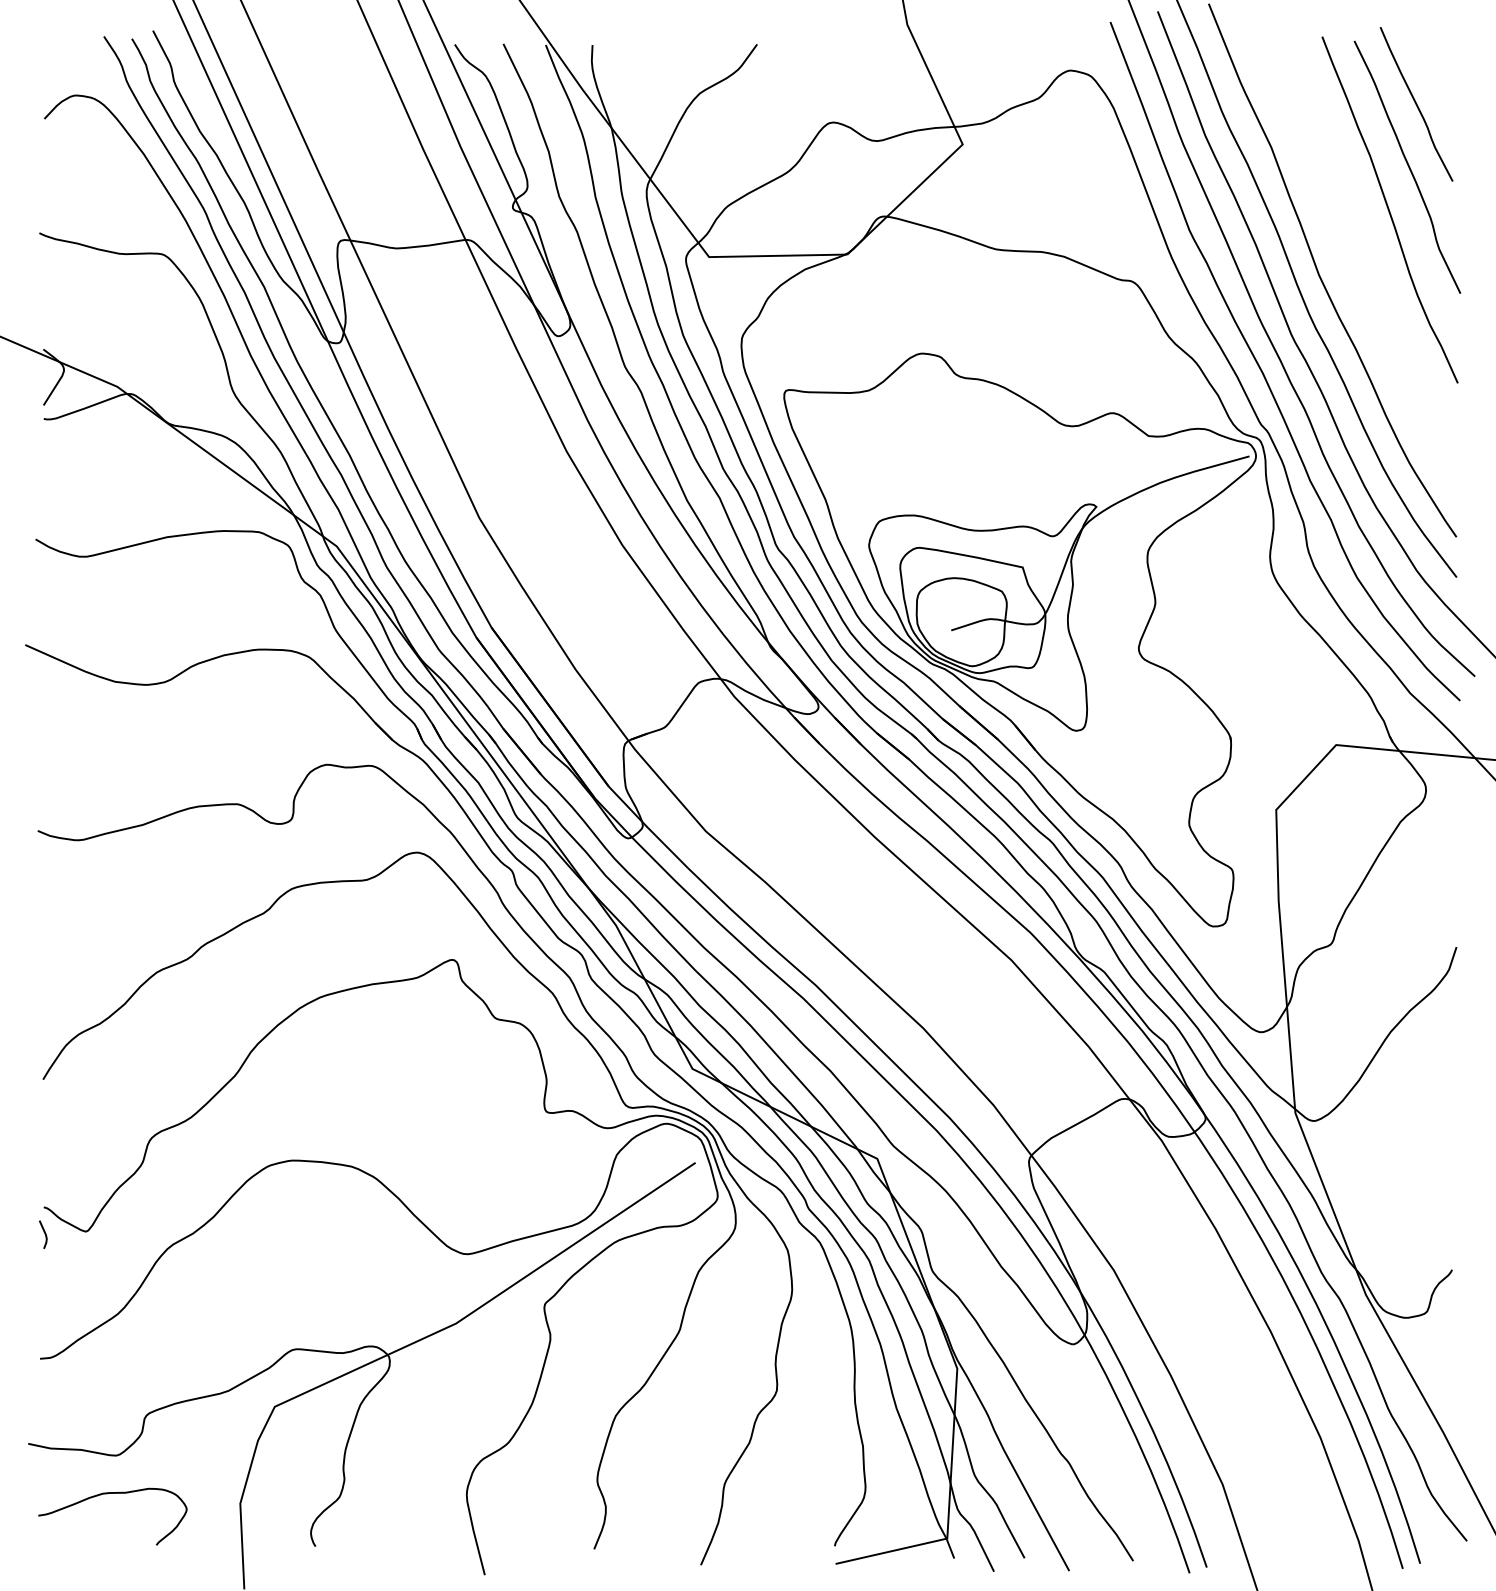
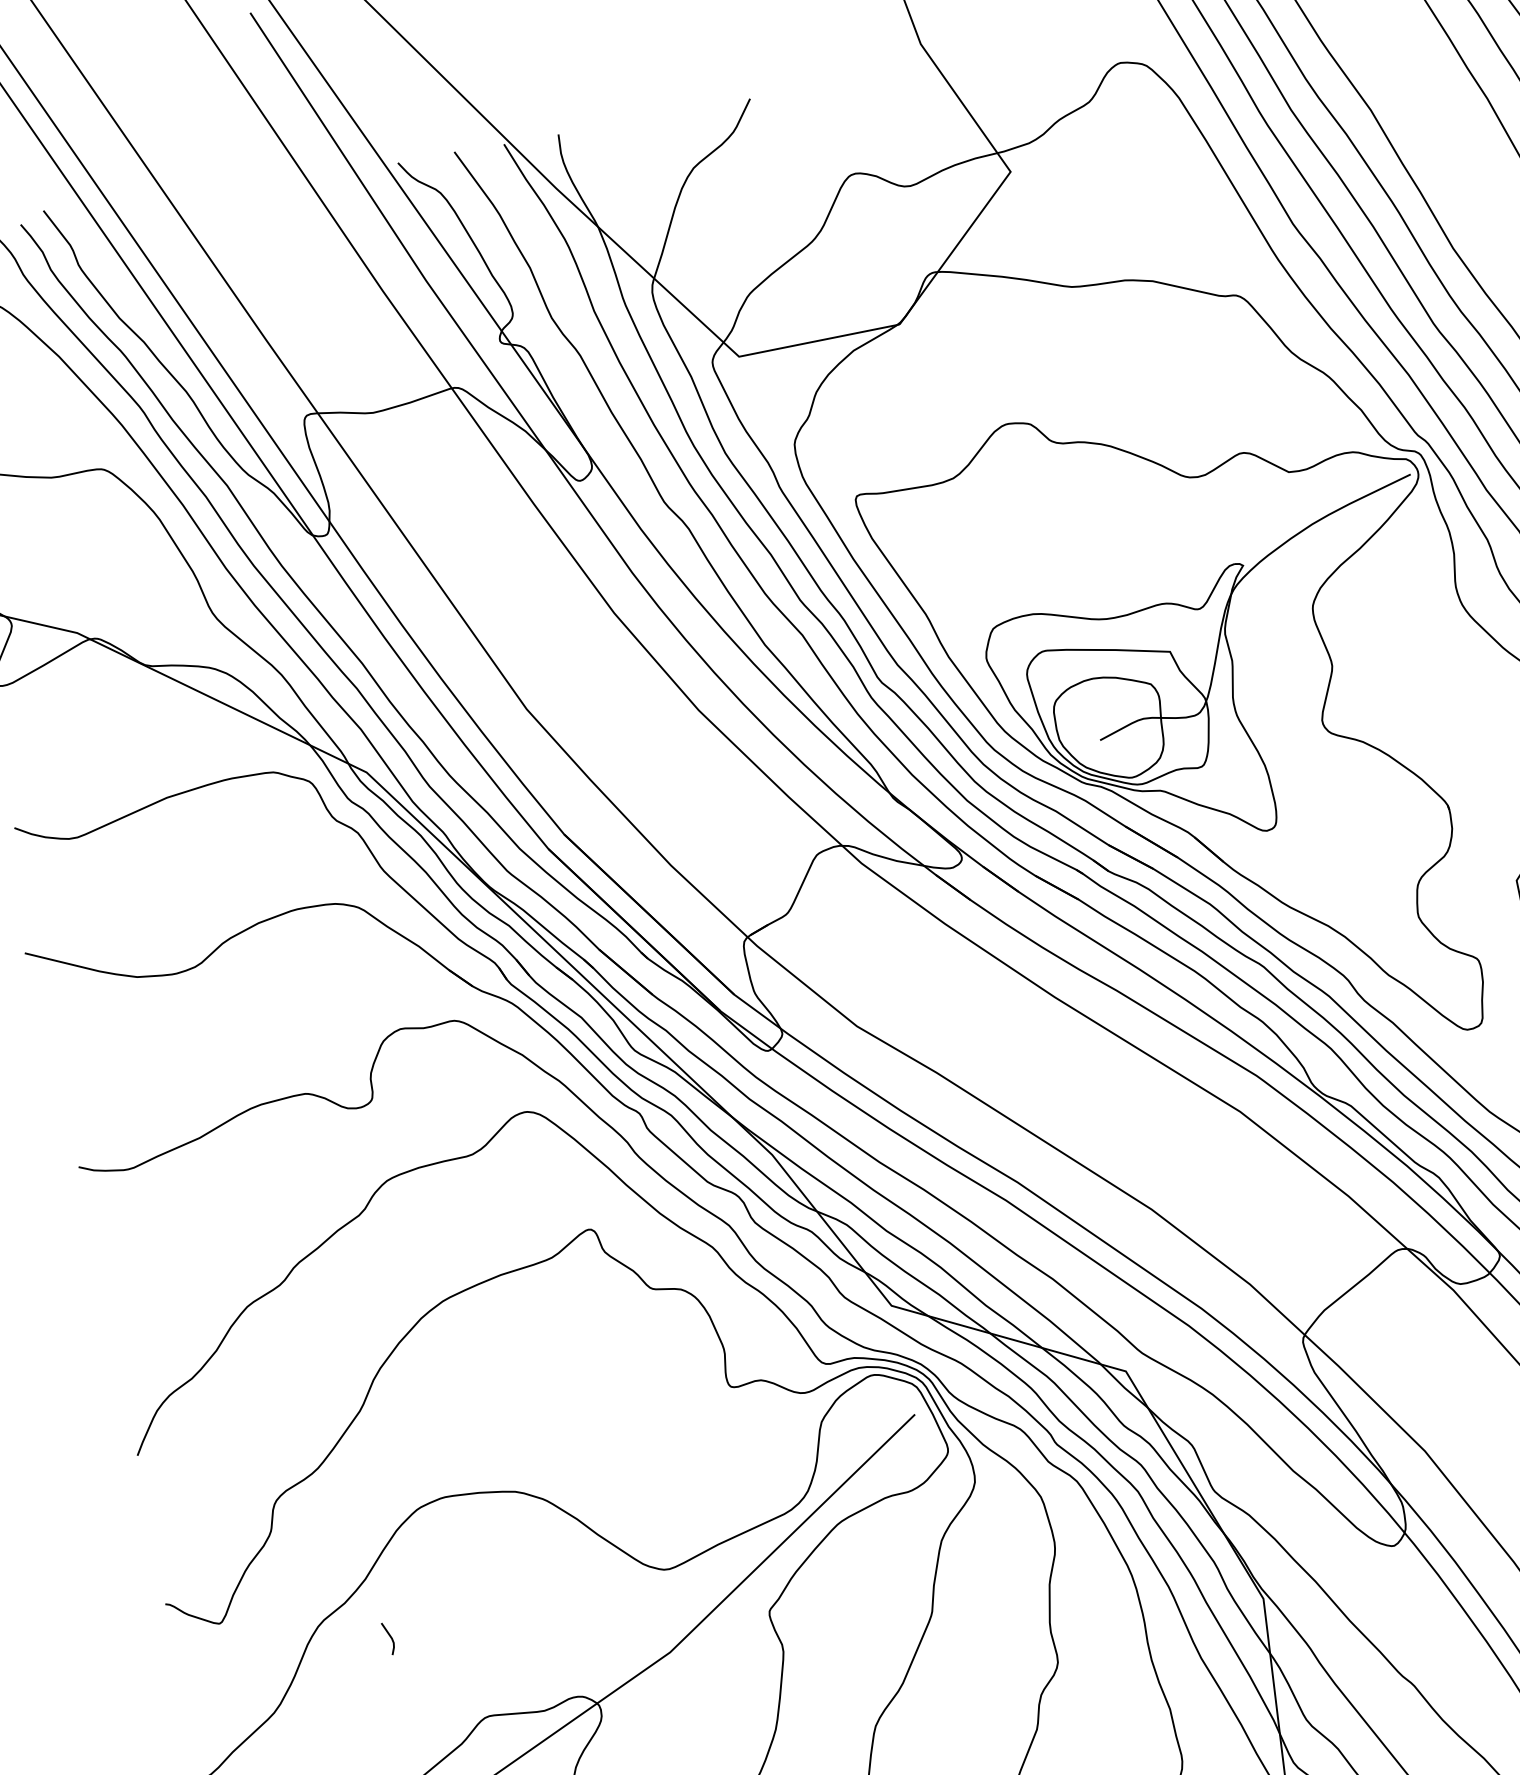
line: (44, 1234) -> (390, 1638), moved

